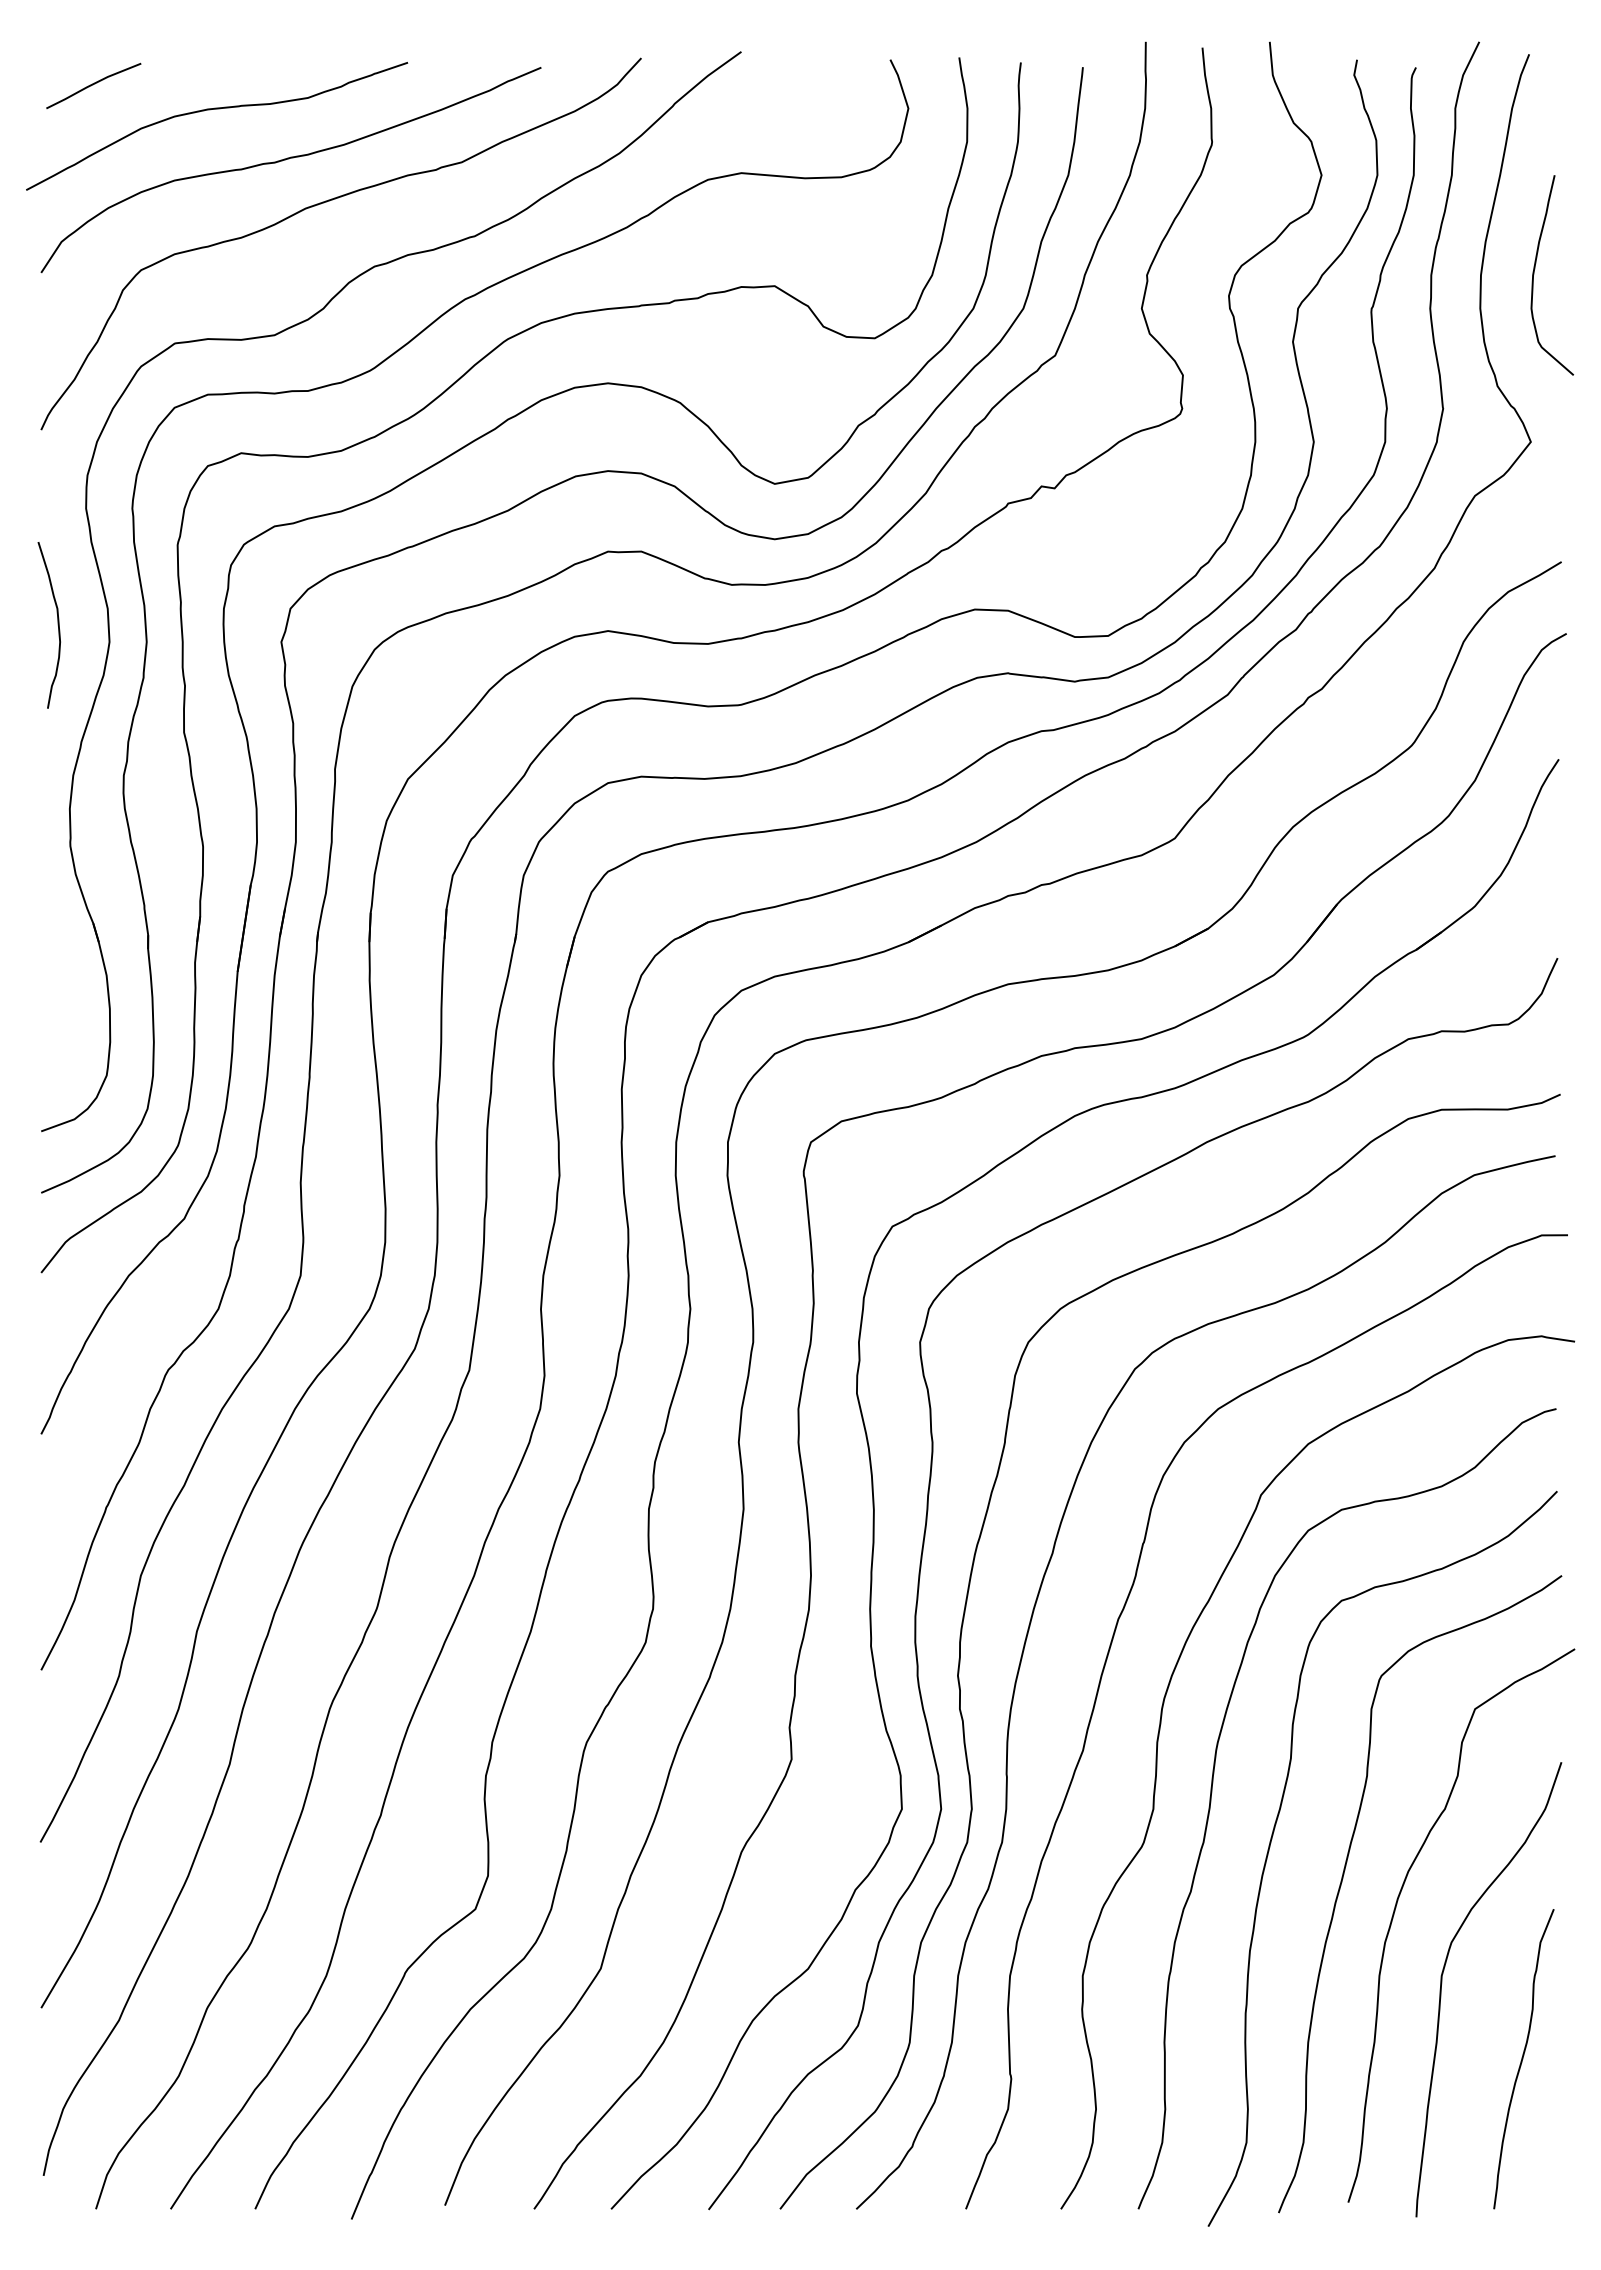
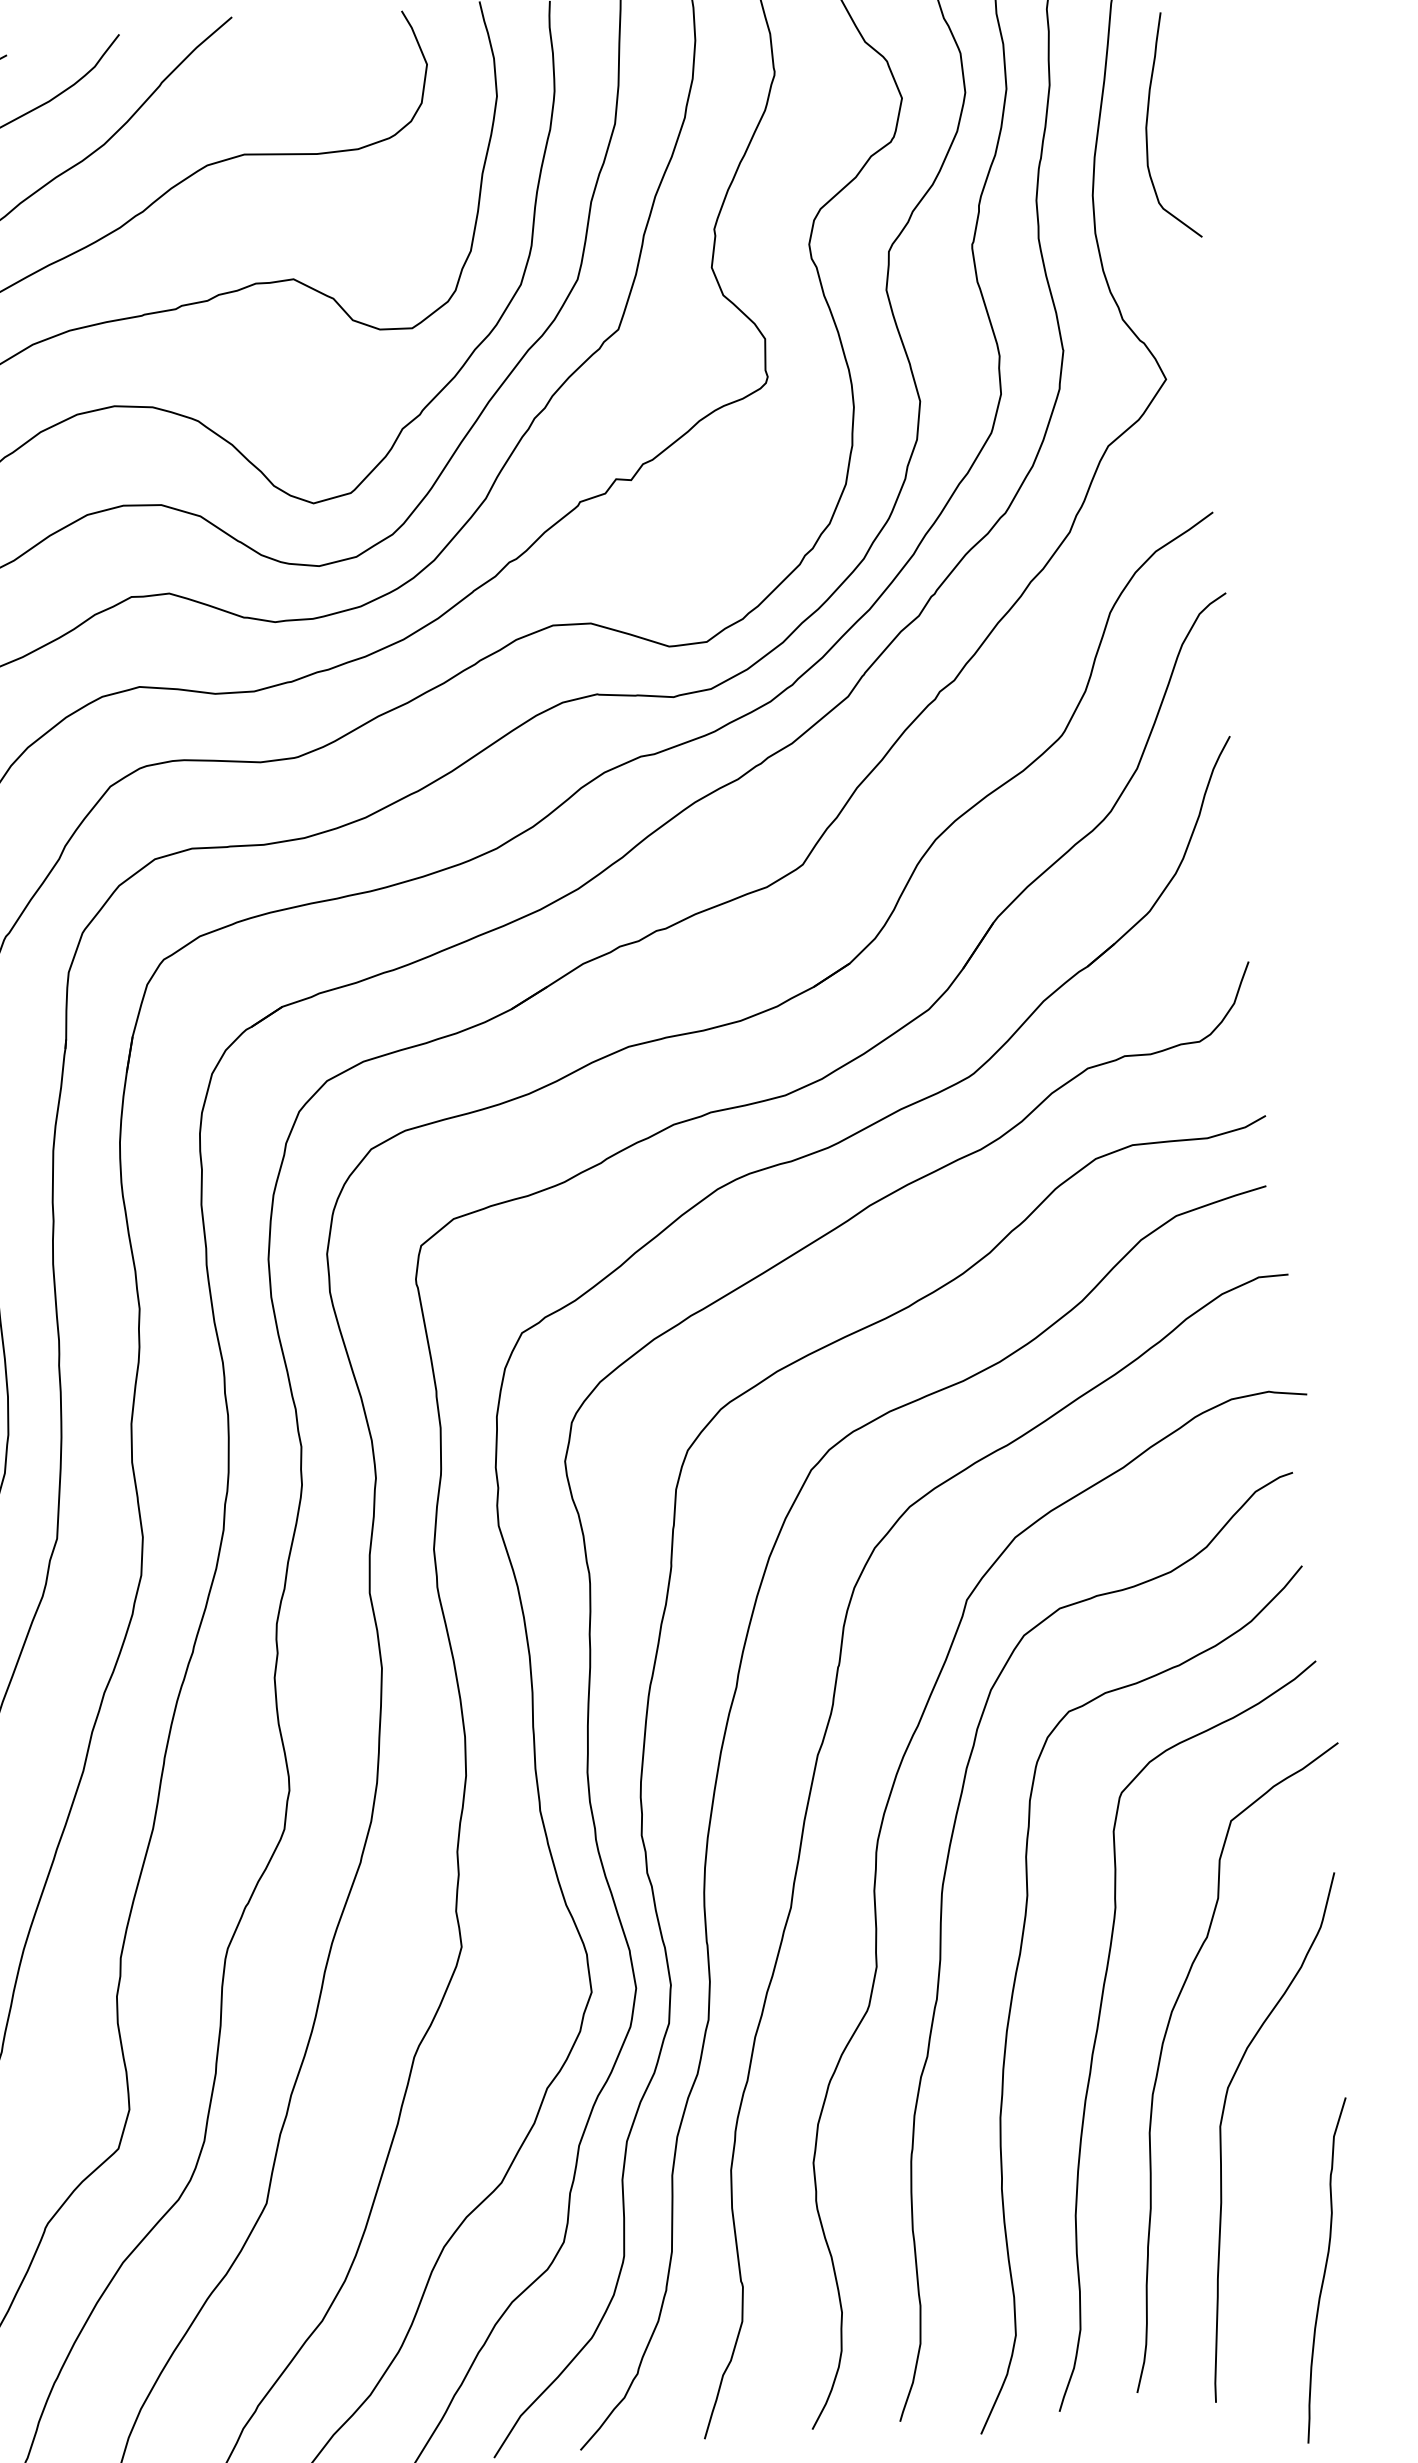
curve: (1534, 274) -> (1147, 126), moved
curve: (1523, 2059) -> (1326, 2270), moved

